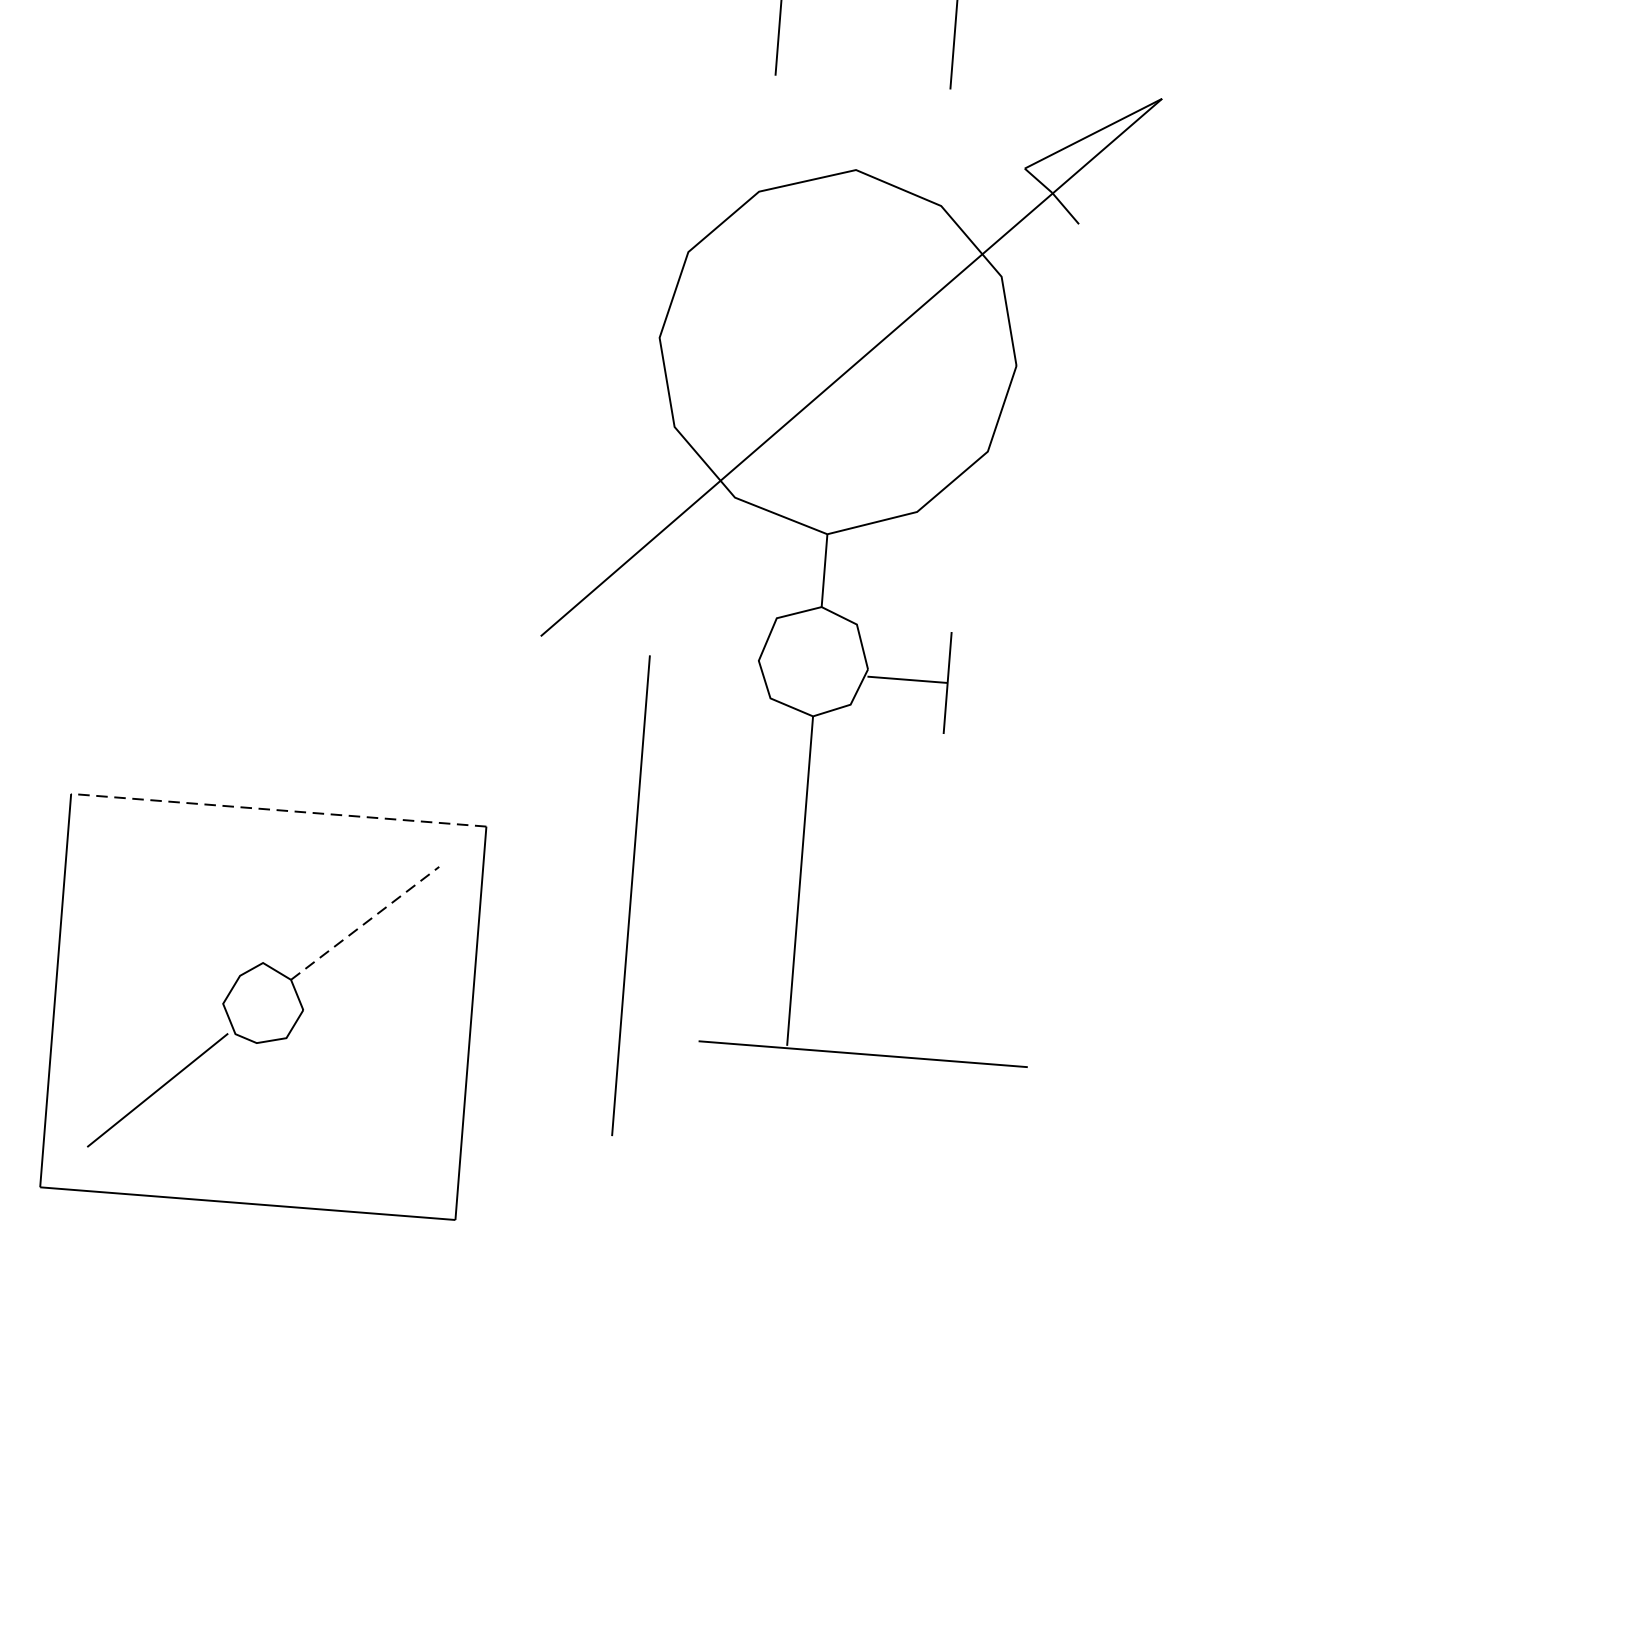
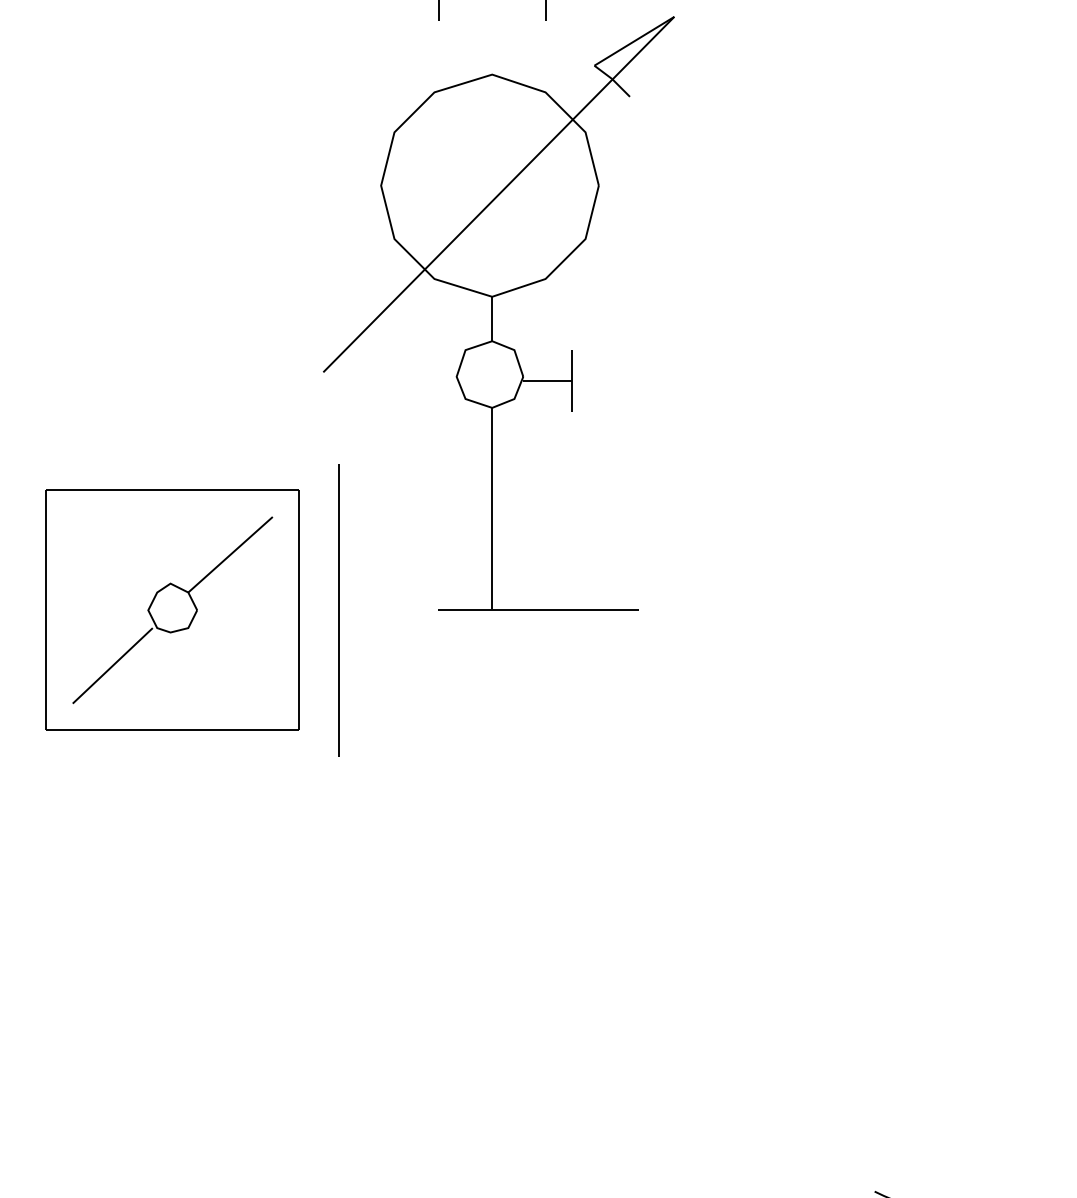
line: (278, 810) -> (172, 490), dashed -> solid
line: (629, 895) -> (338, 610), moved
line: (365, 922) -> (230, 554), dashed -> solid

